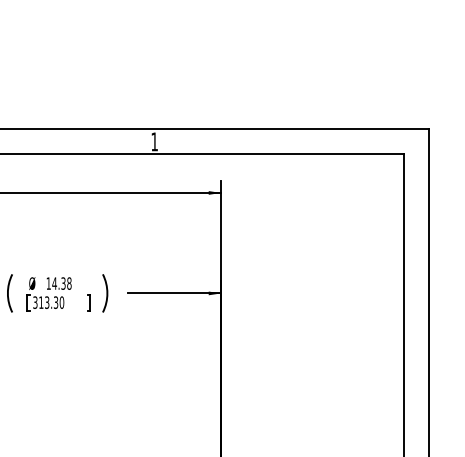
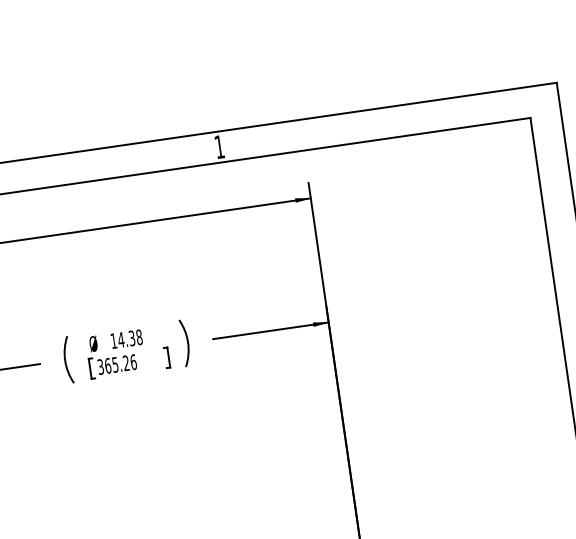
text: (51, 302) -> (120, 363), 313.30 -> 365.26

